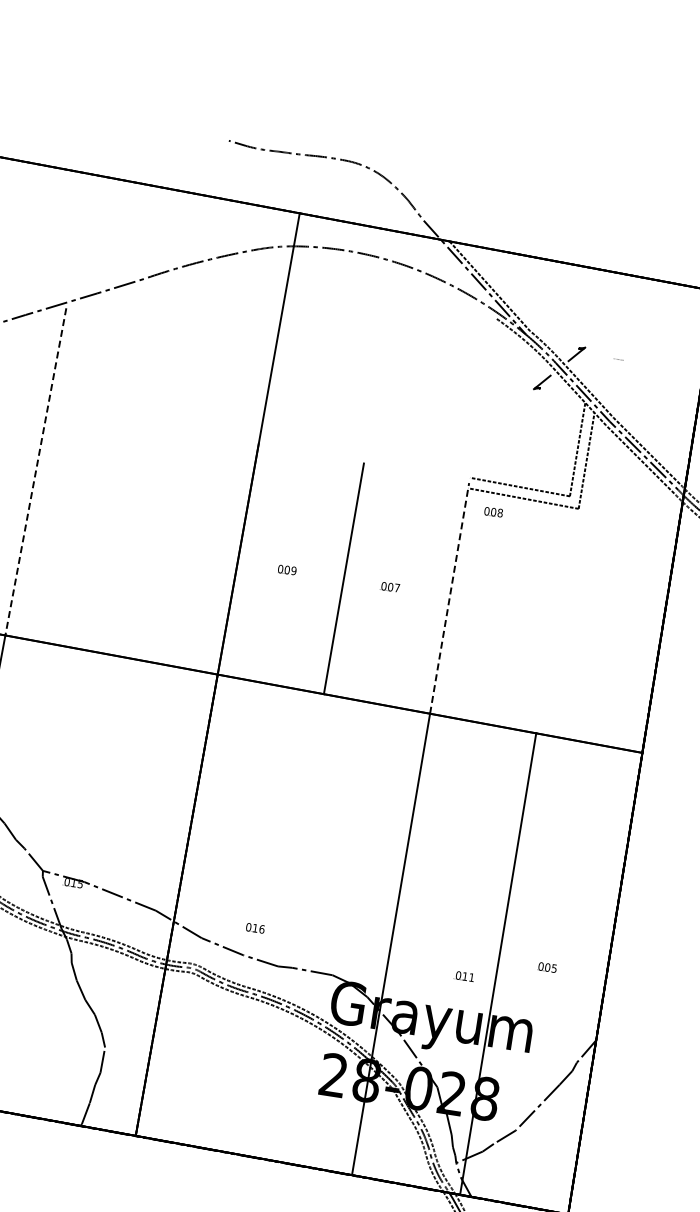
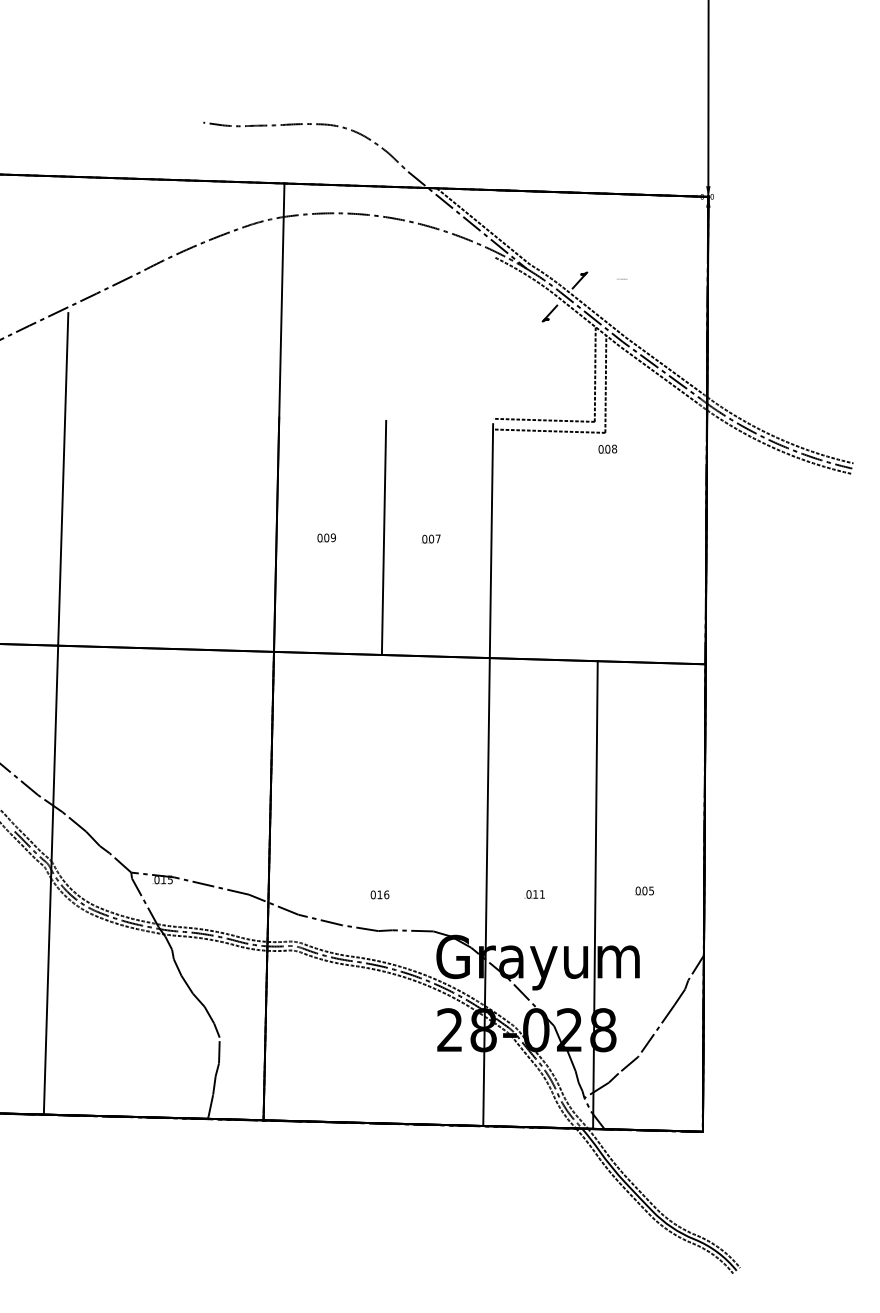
line: (36, 472) -> (63, 479), dashed -> solid
text: (493, 511) -> (607, 448), moved
line: (449, 598) -> (491, 541), dashed -> solid
text: (254, 927) -> (379, 894), moved
text: (463, 976) -> (534, 894), moved

